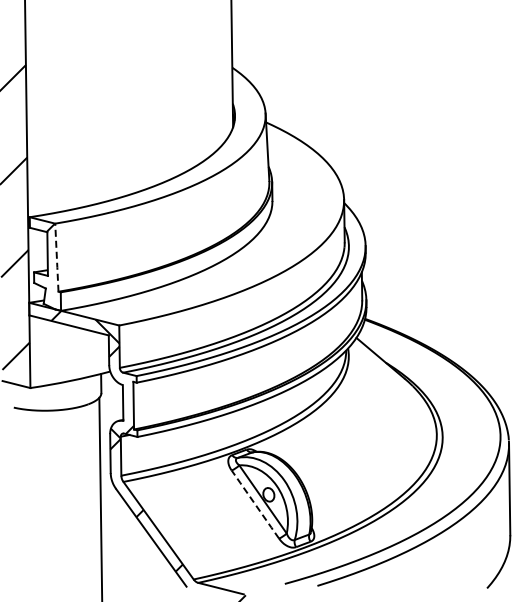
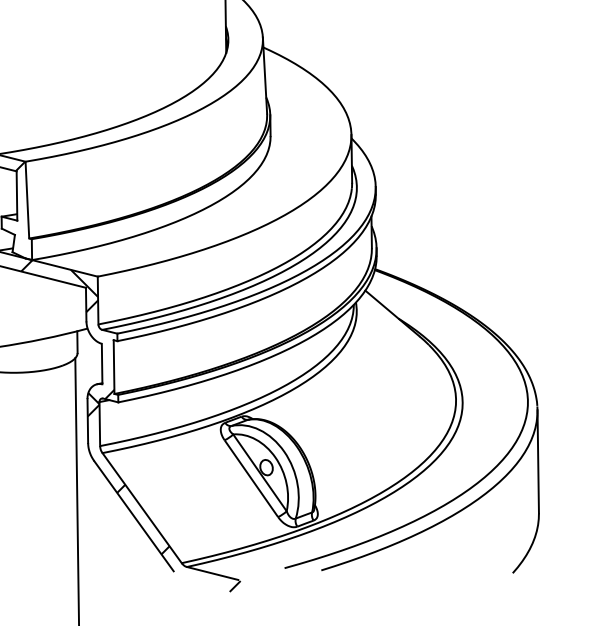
line: (56, 258) -> (26, 201), dashed -> solid
line: (255, 504) -> (251, 478), dashed -> solid

